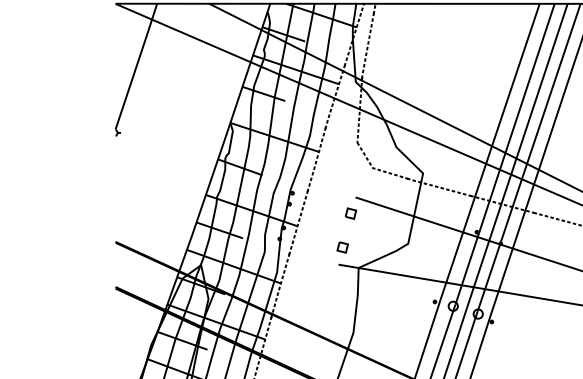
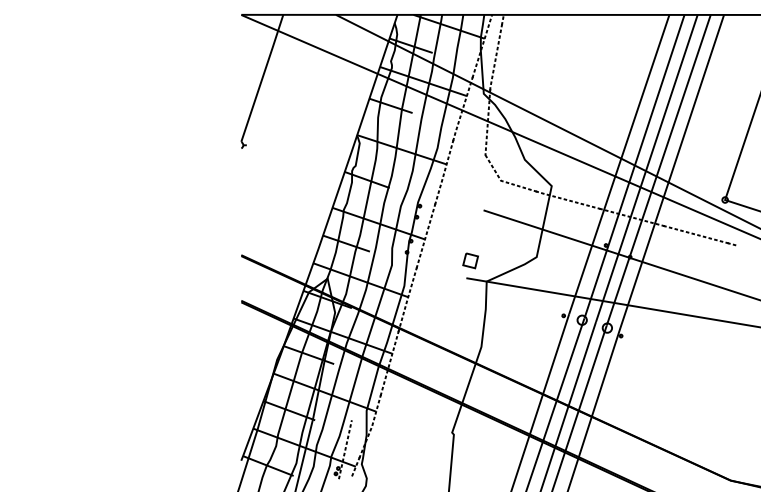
part: (350, 213) -> (478, 226), removed
part: (342, 247) -> (470, 260), size x1.4

